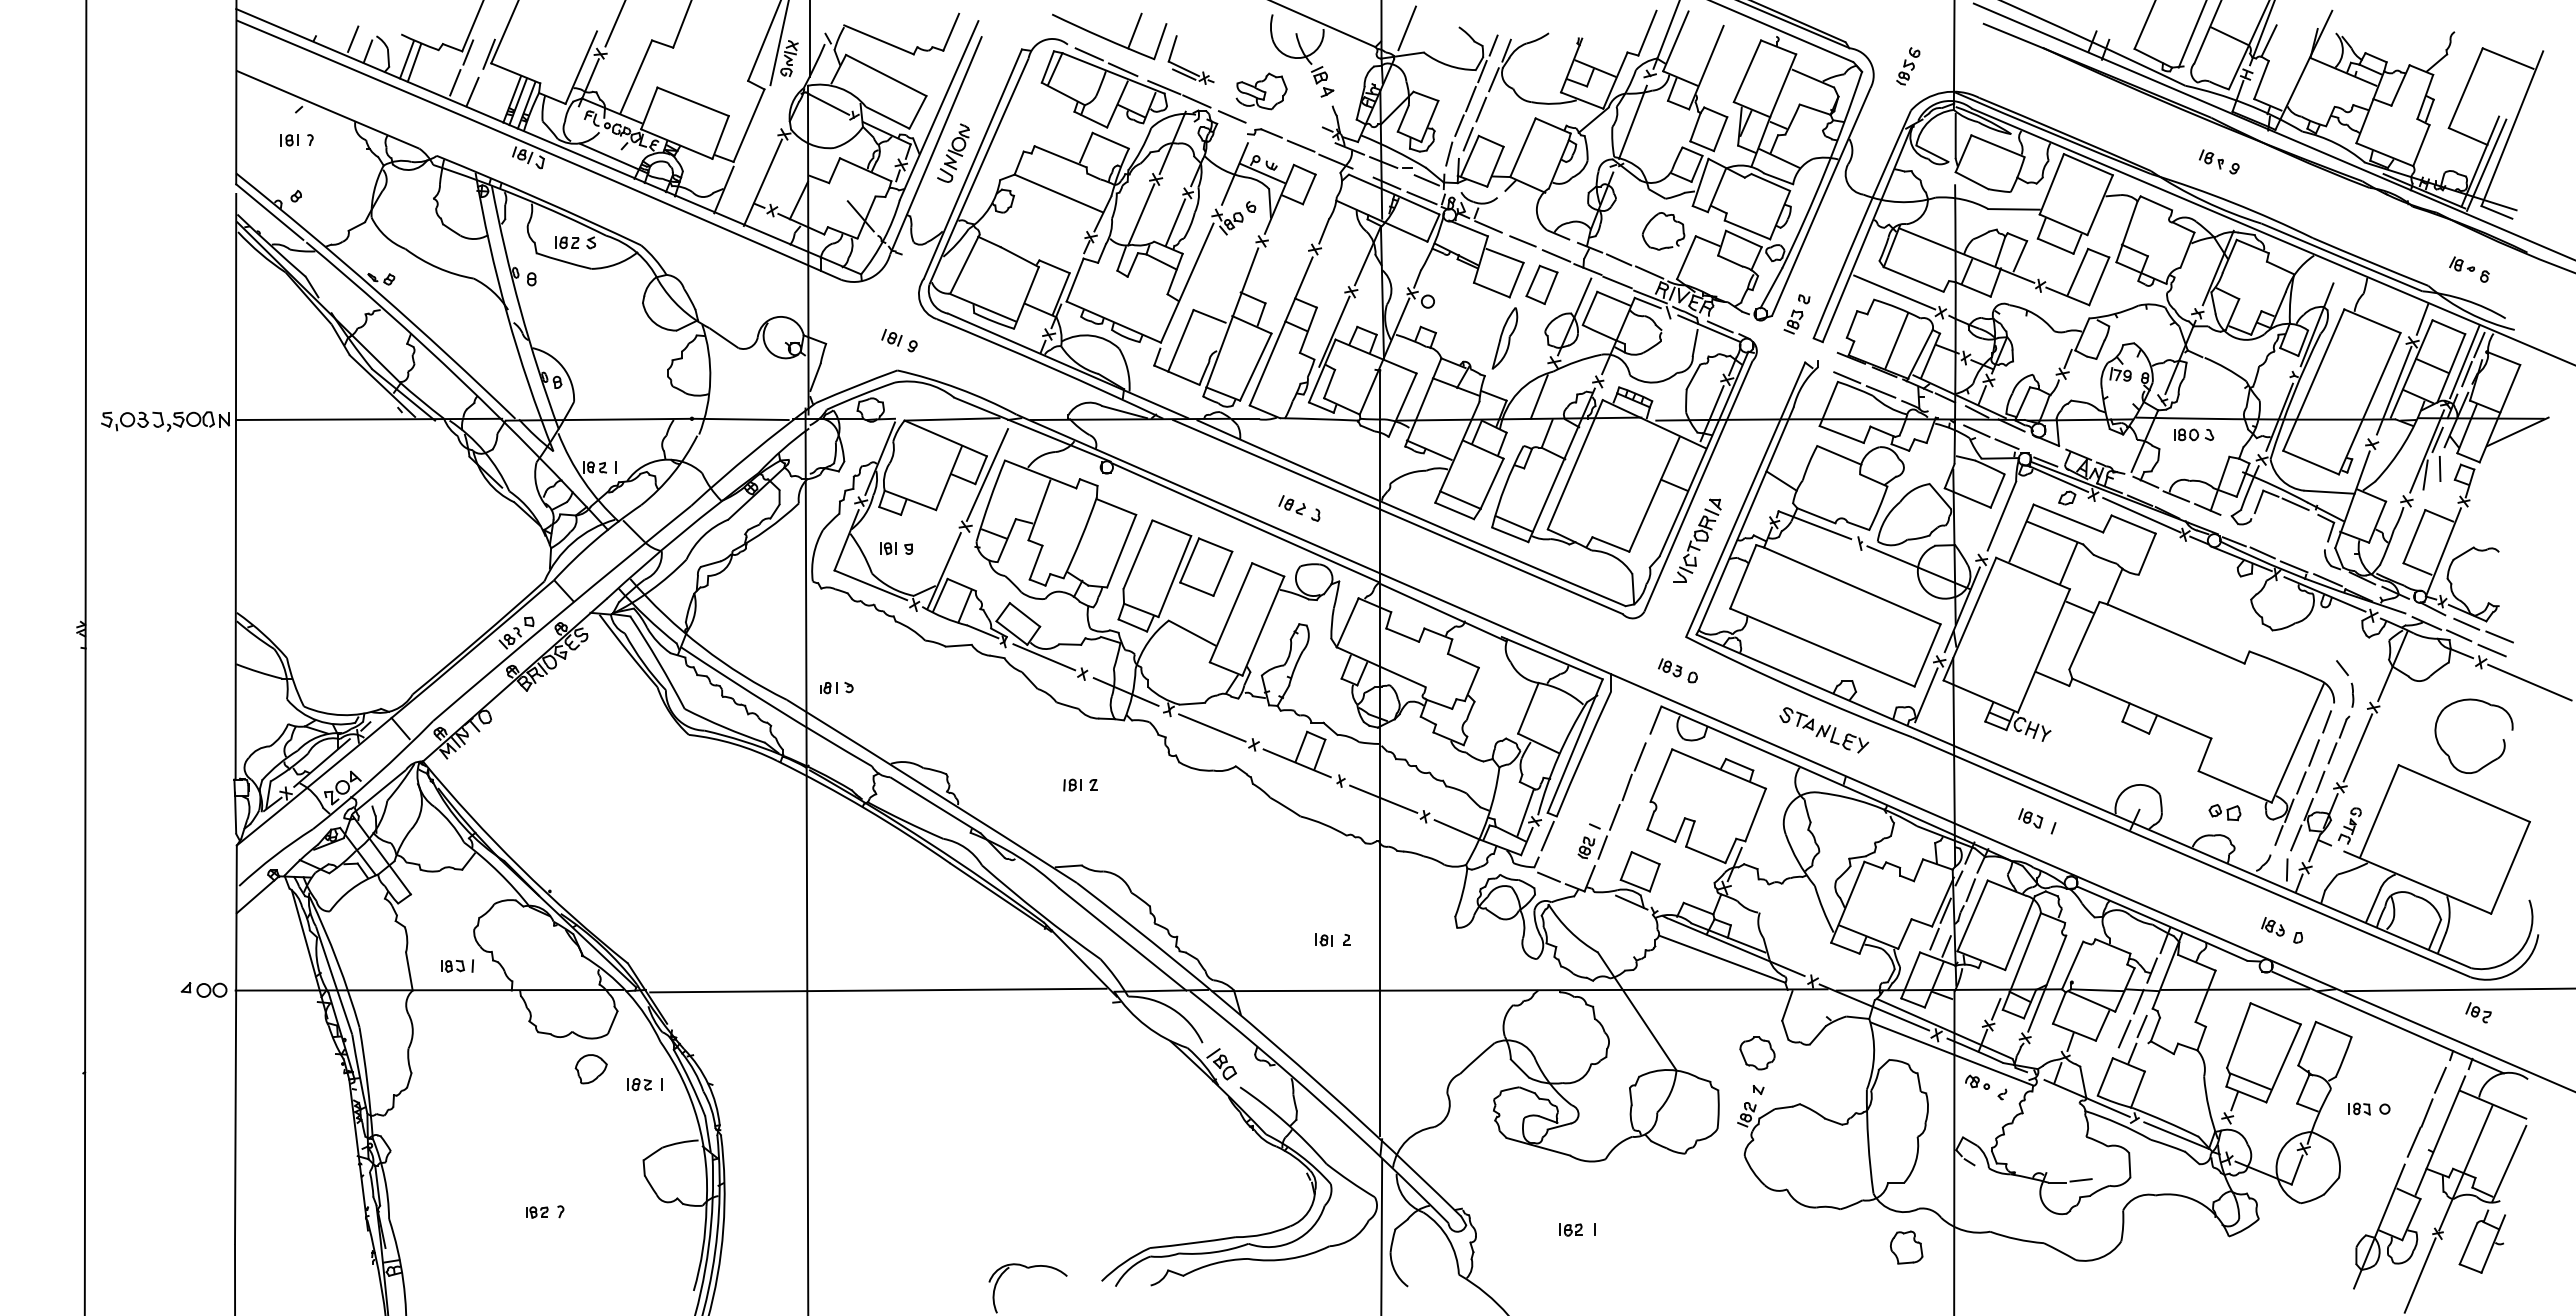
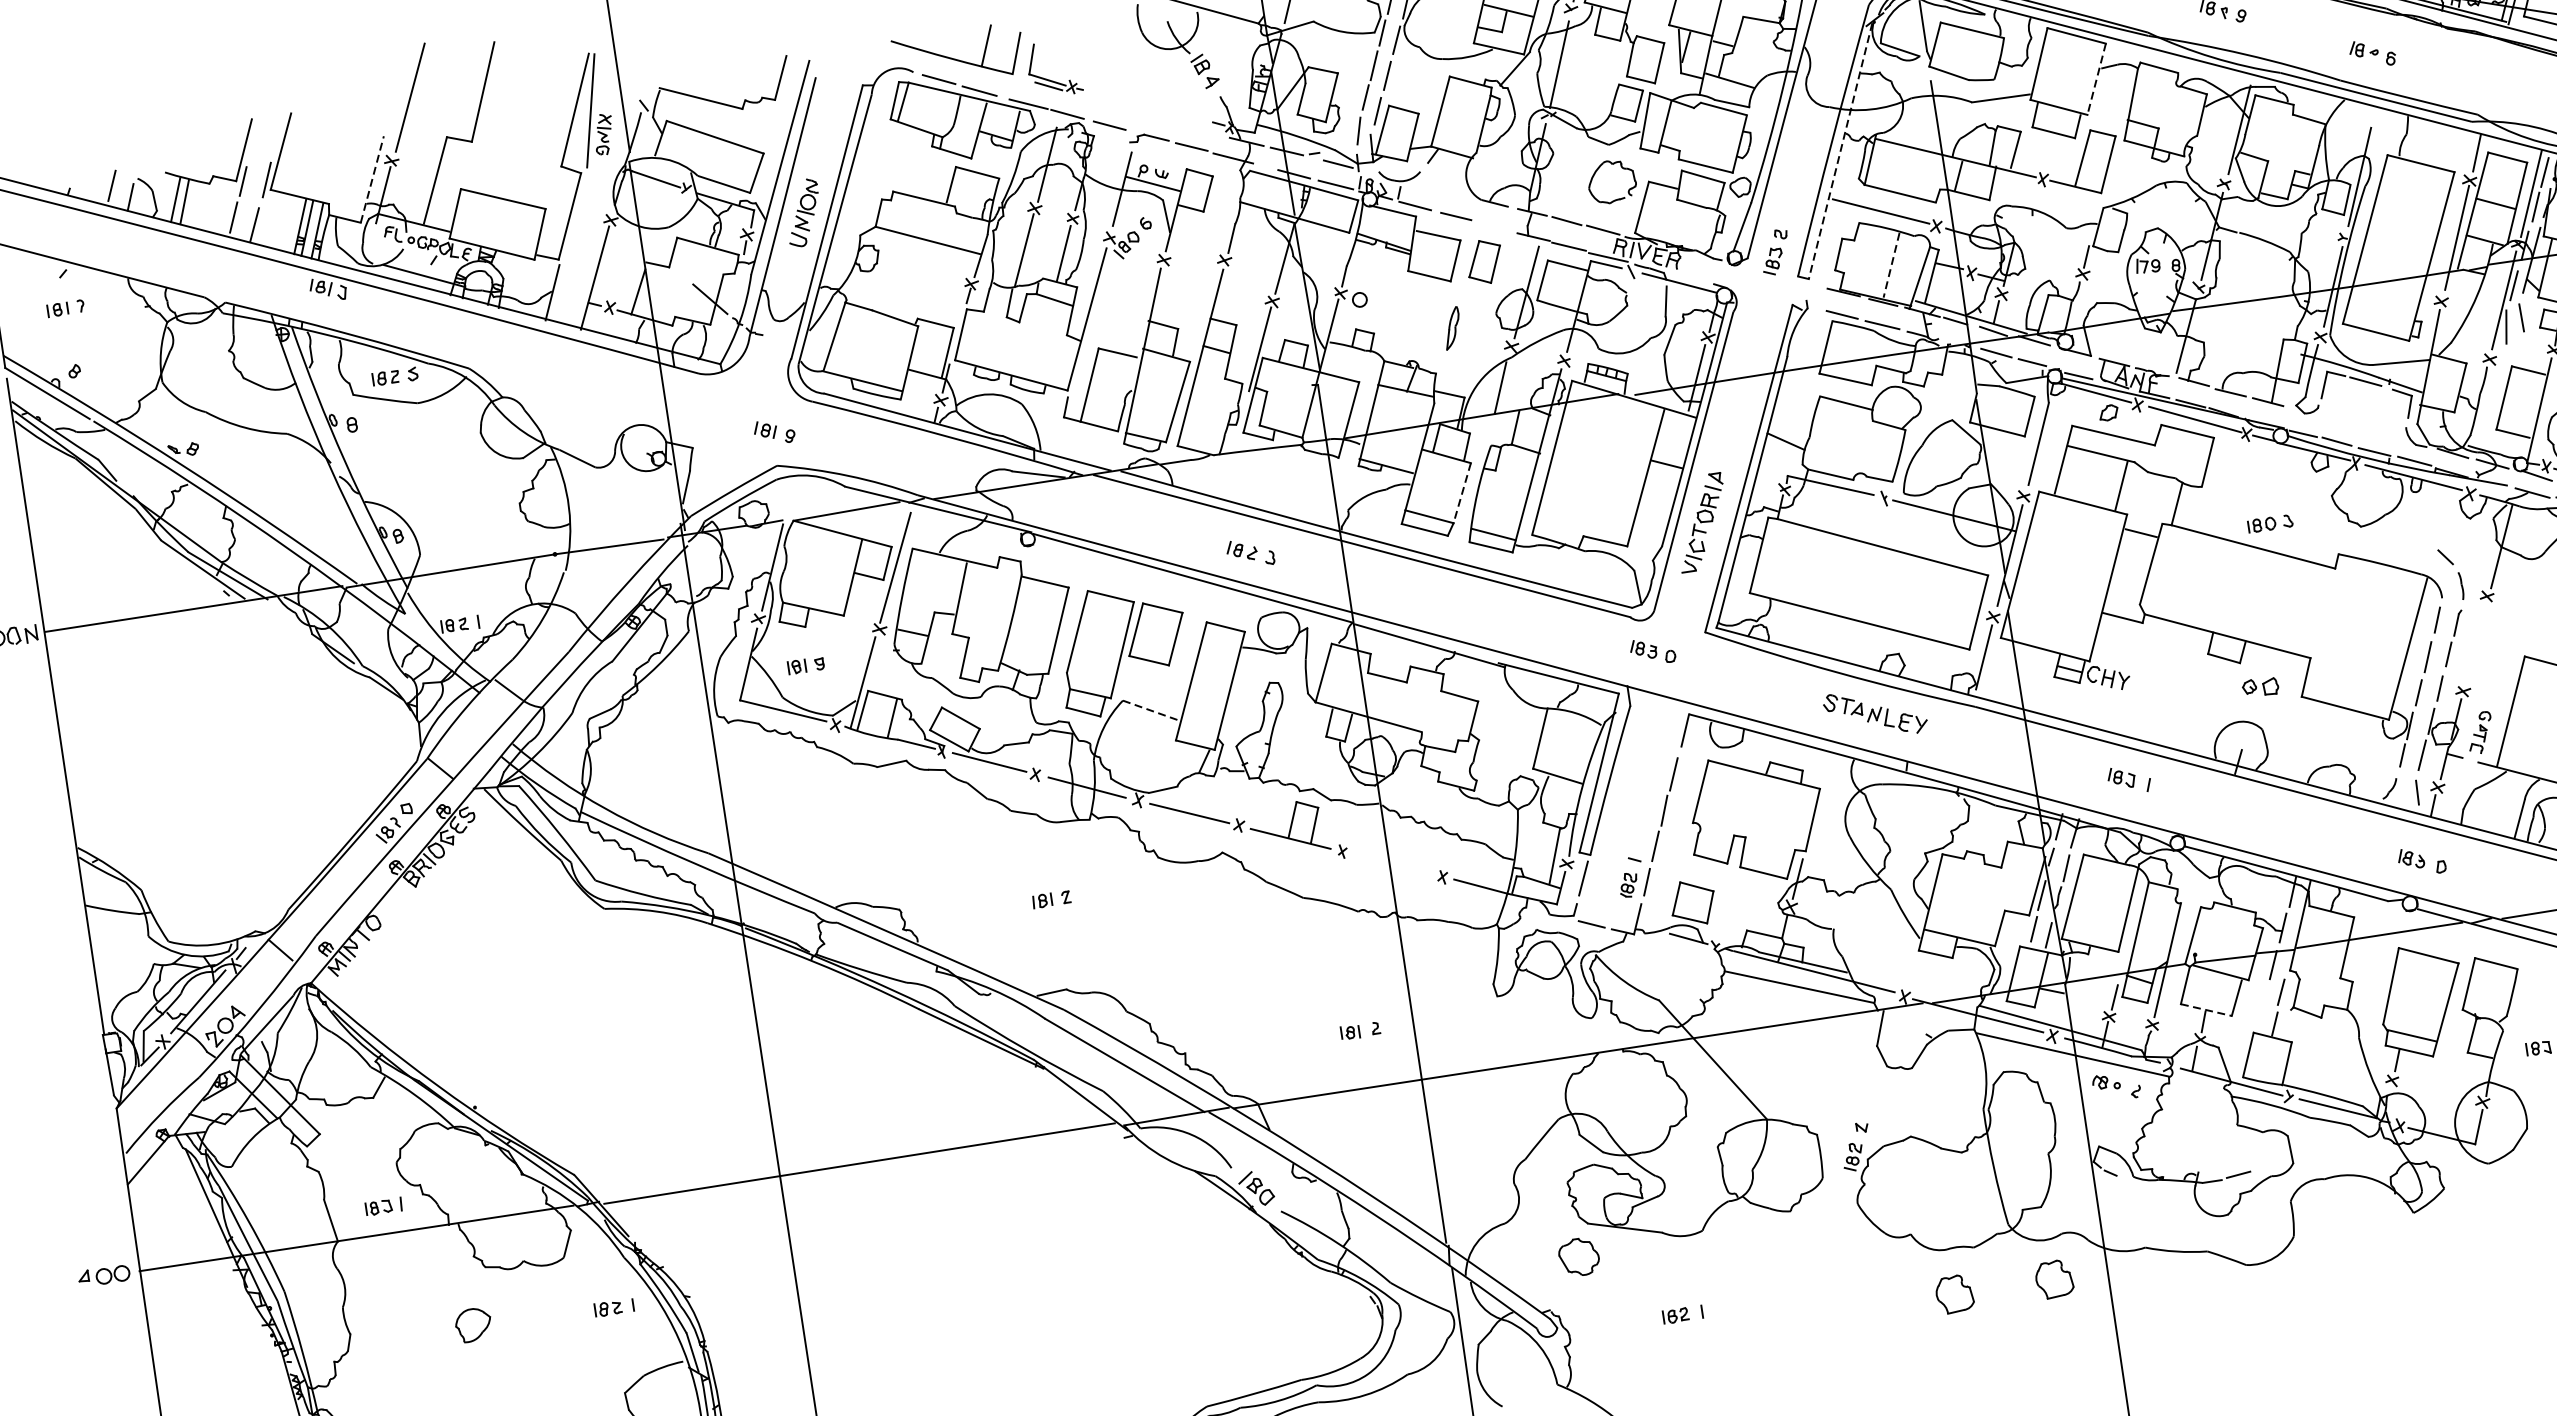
line: (581, 67) -> (372, 179), solid -> dashed
part: (1261, 91) -> (1138, 92), removed
line: (2099, 205) -> (2095, 79), solid -> dashed
line: (1866, 234) -> (1839, 151), solid -> dashed
line: (1556, 255) -> (1496, 226), removed
part: (2469, 269) -> (2372, 53), moved
line: (1719, 326) -> (1690, 278), removed
part: (1504, 338) -> (1451, 328), size x0.6
line: (1896, 341) -> (1891, 266), solid -> dashed
part: (2194, 434) -> (2271, 523), moved
line: (1492, 483) -> (1462, 492), solid -> dashed
line: (1192, 633) -> (1151, 711), solid -> dashed
part: (1677, 670) -> (1652, 651), moved
part: (836, 687) -> (761, 831), removed
line: (2357, 747) -> (2475, 643), removed
line: (1383, 798) -> (1393, 863), removed
part: (2224, 812) -> (2260, 687), moved
line: (2074, 1032) -> (2206, 1010), solid -> dashed
line: (2124, 1033) -> (2262, 1003), removed
part: (1757, 1053) -> (1579, 1257), moved
part: (590, 1069) -> (472, 1325), moved
part: (1817, 1247) -> (1954, 1294), added

